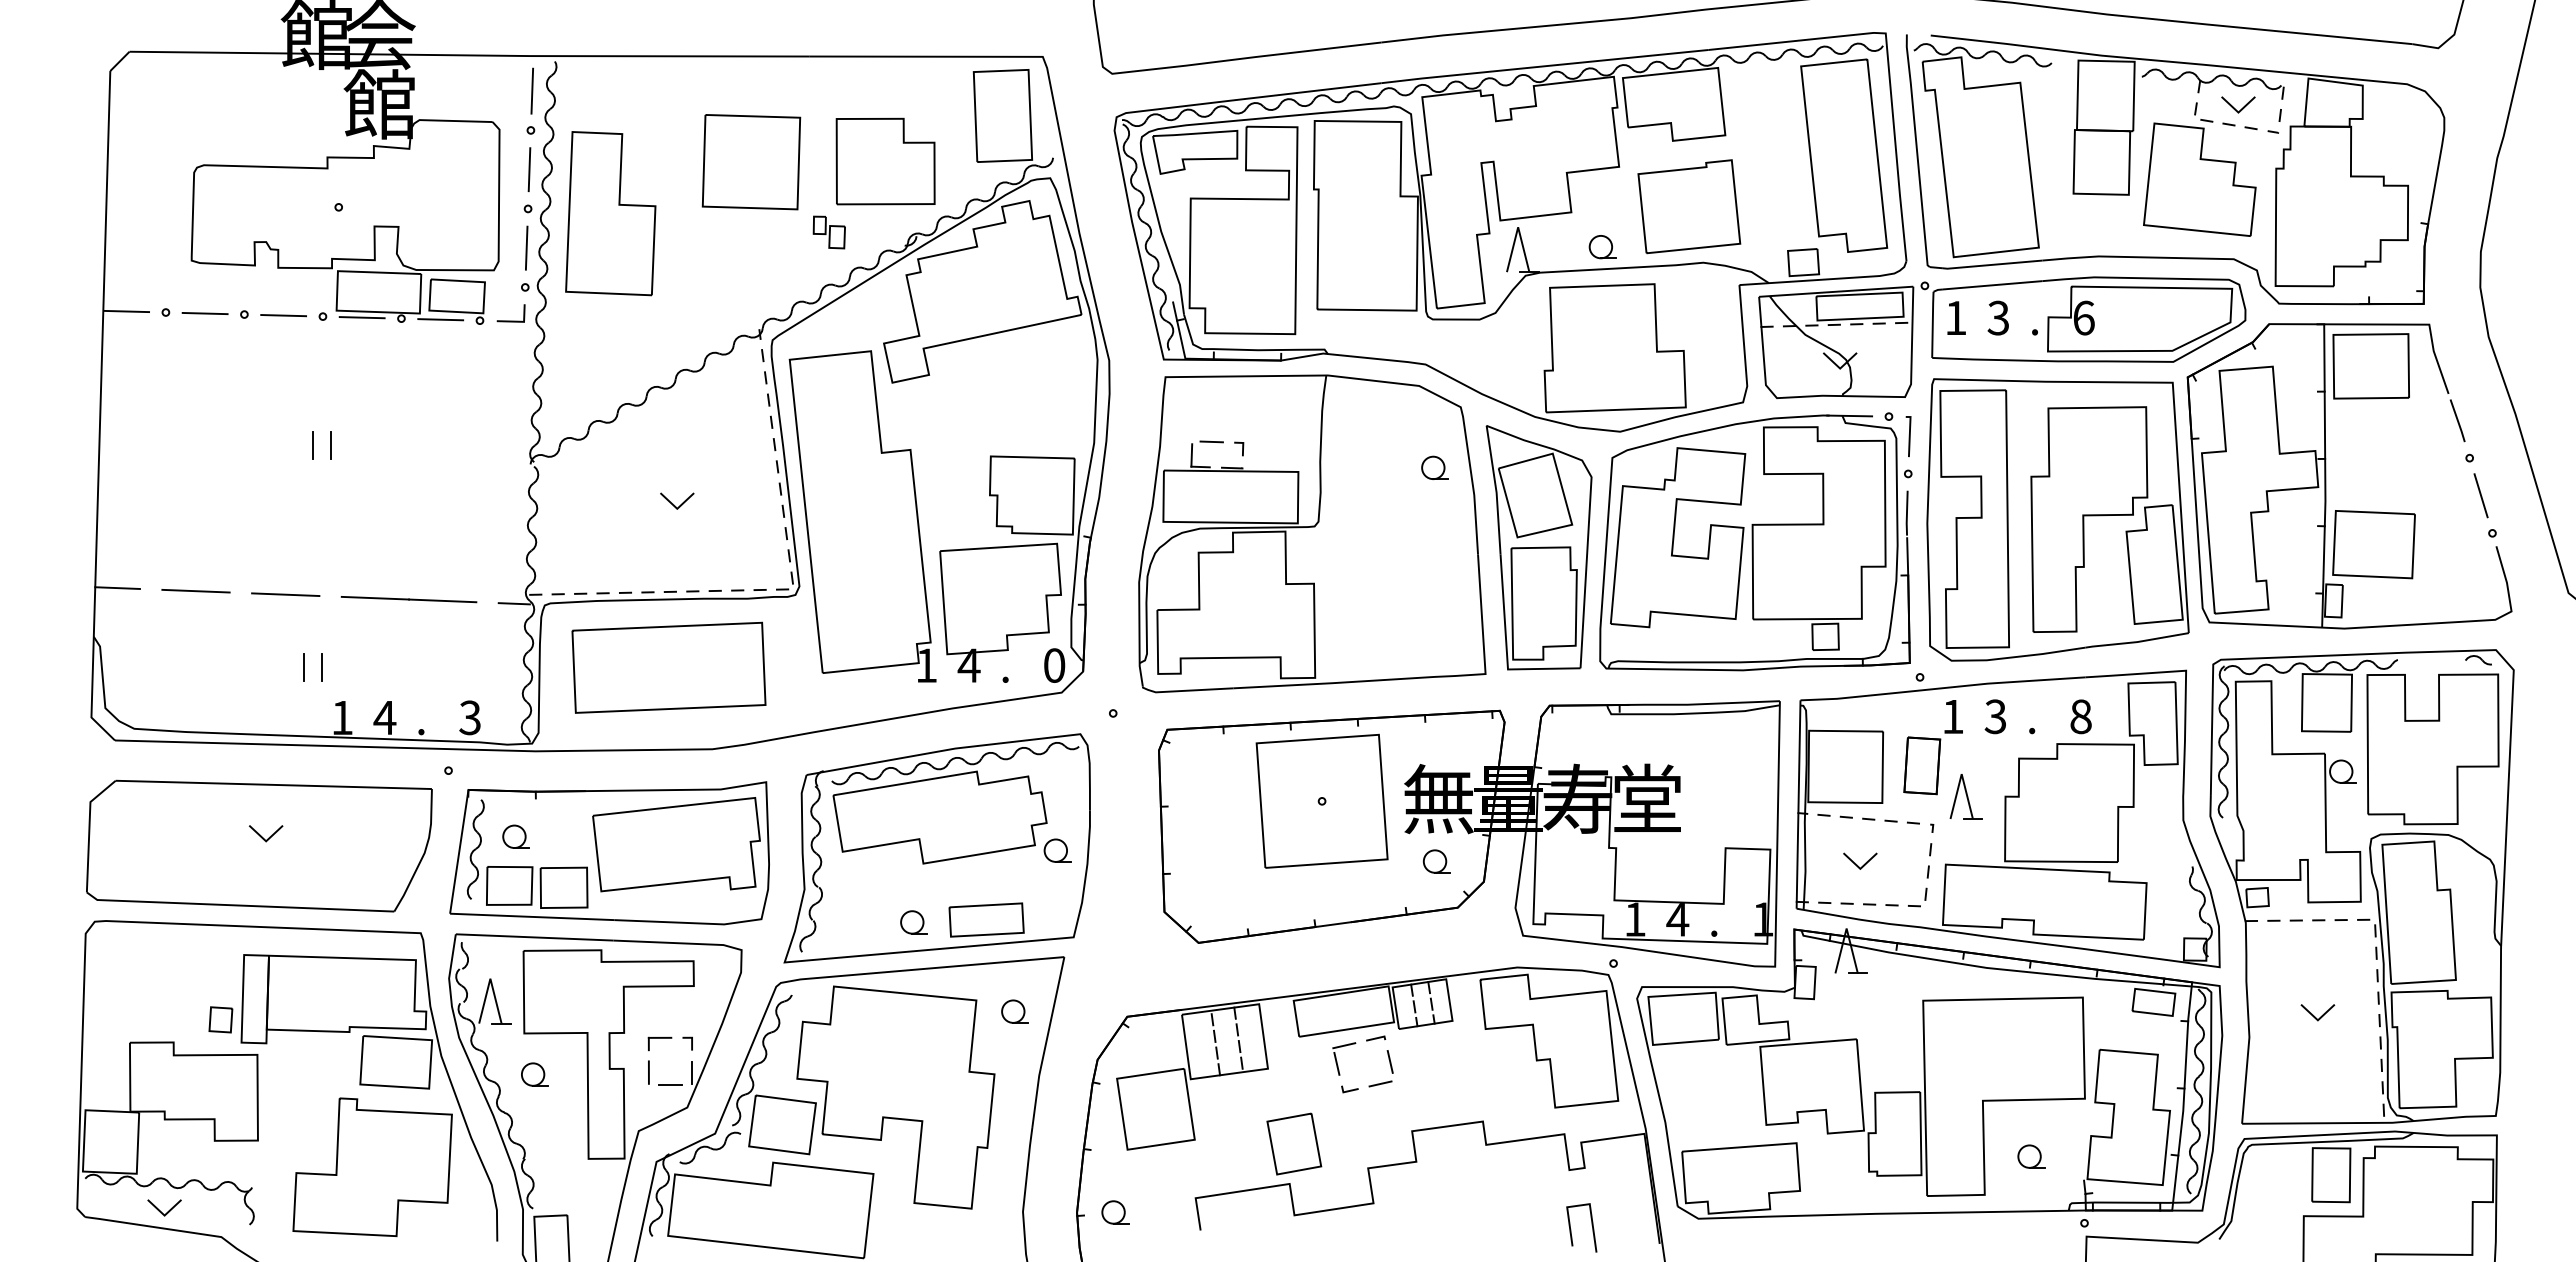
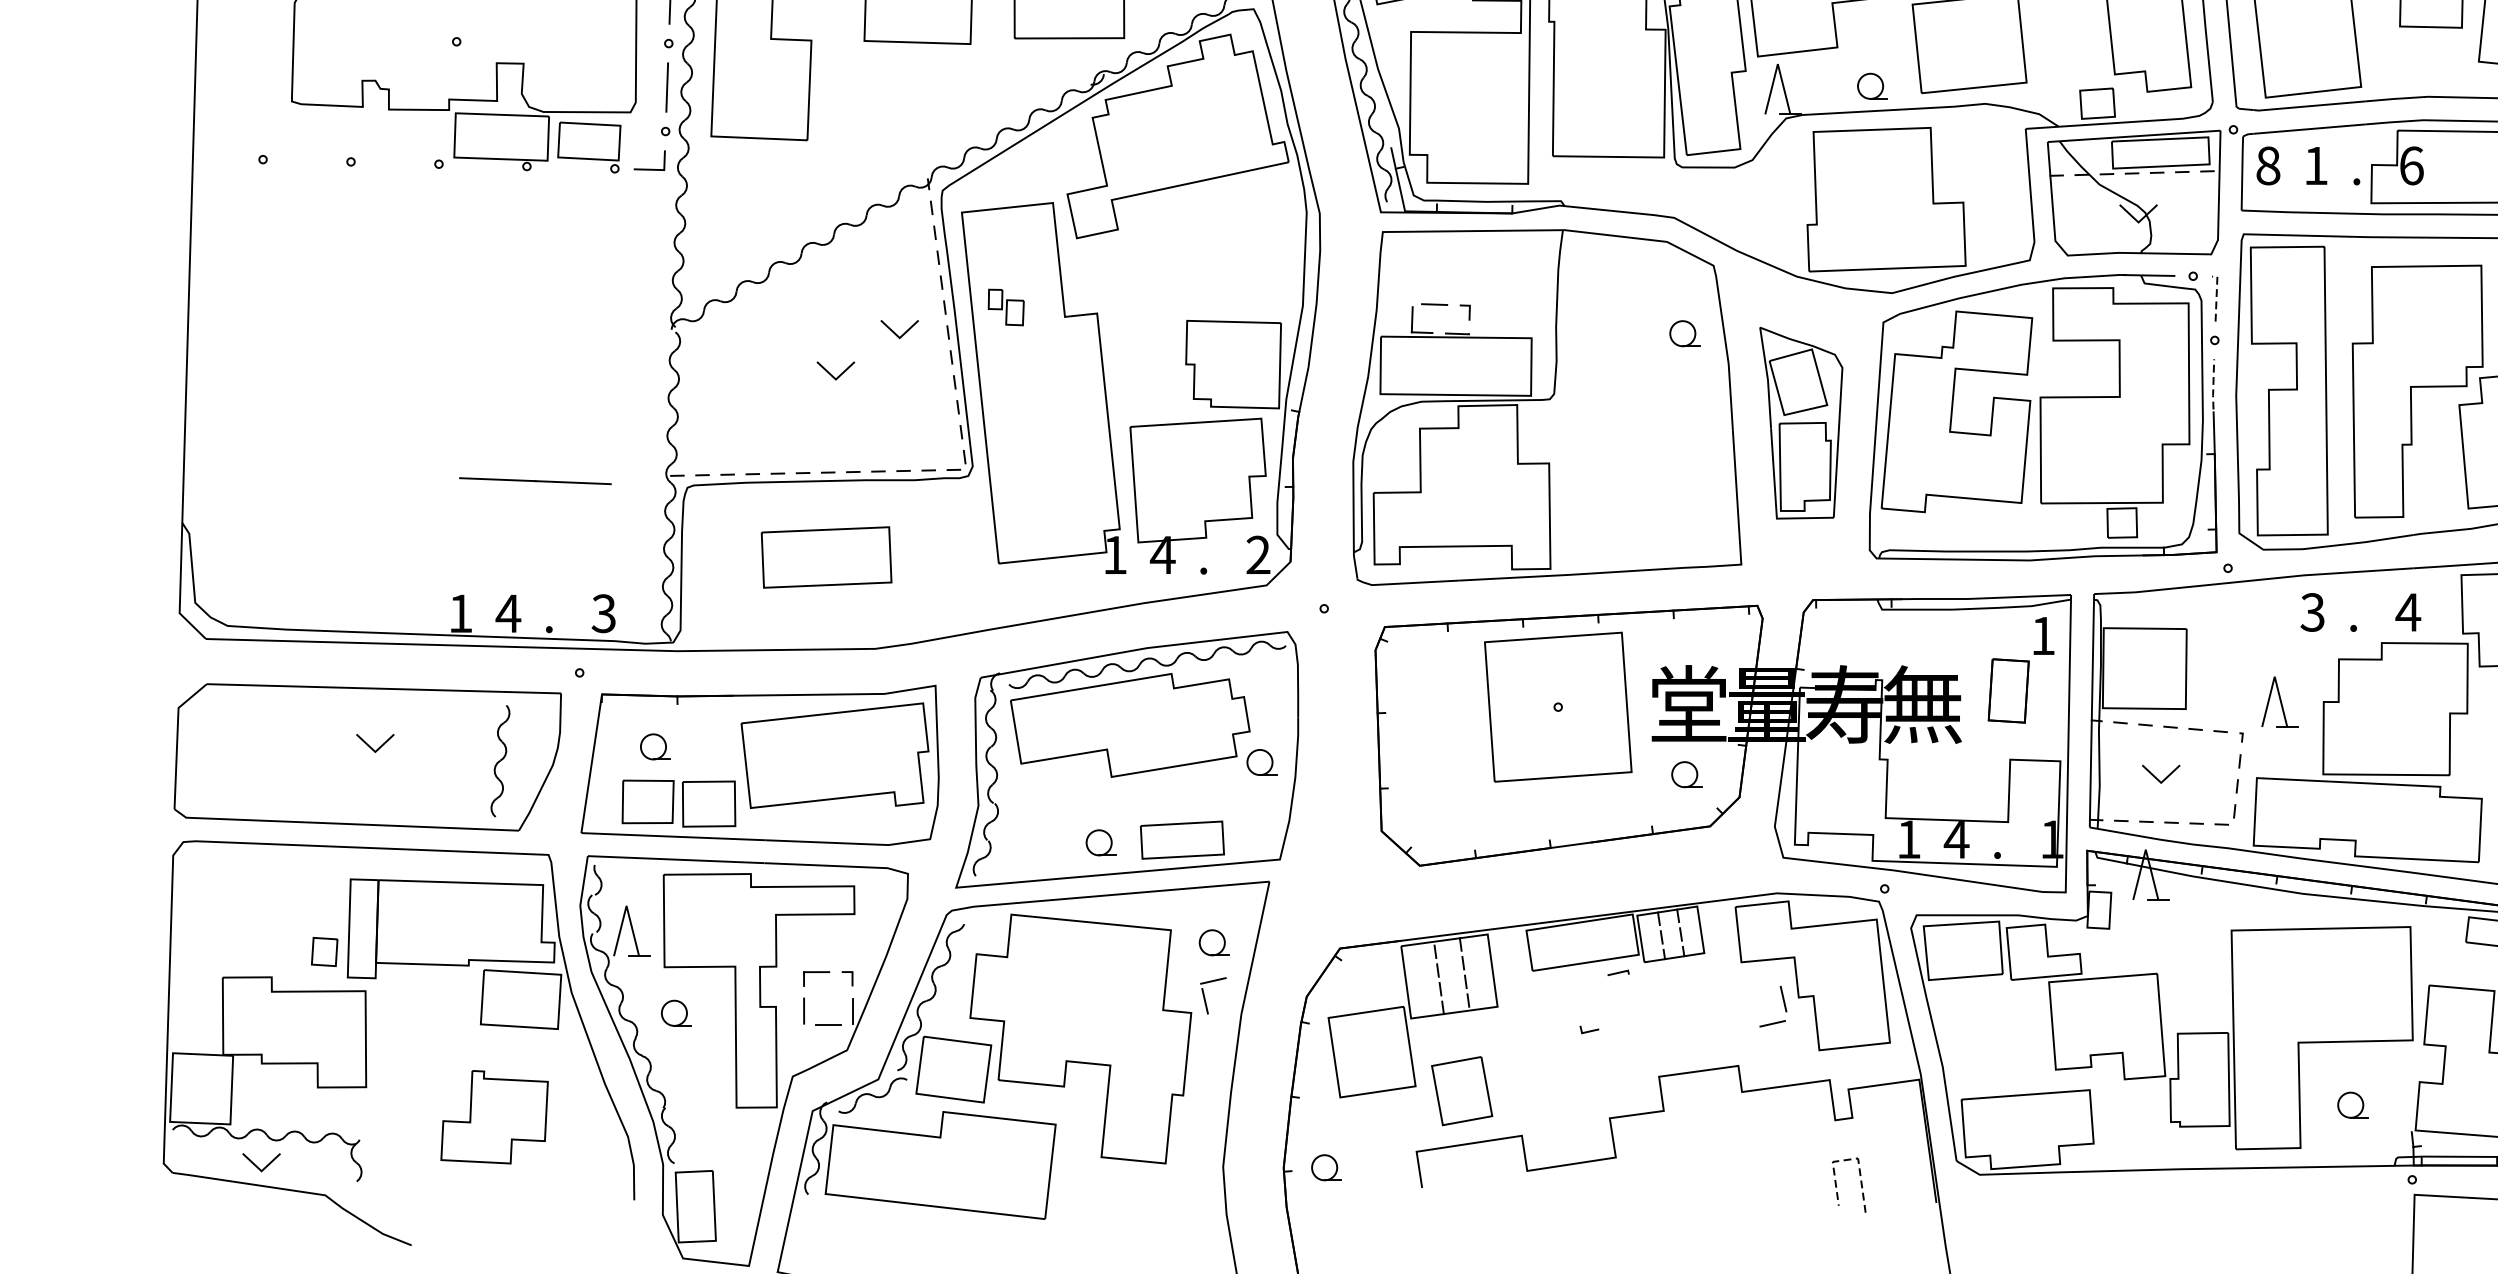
part: (828, 232) -> (1005, 307), moved
line: (126, 311) -> (218, 158), removed
line: (204, 313) -> (306, 160), removed
line: (283, 315) -> (394, 162), removed
line: (361, 317) -> (482, 165), removed
text: (1955, 317) -> (2267, 165), 1 -> 8
text: (1997, 317) -> (2314, 165), 3 -> 1
line: (440, 319) -> (570, 167), removed
line: (1909, 433) -> (2216, 295), solid -> dashed
line: (313, 444) -> (428, 307), removed
line: (331, 444) -> (448, 307), removed
line: (730, 466) -> (895, 332), added
line: (1906, 513) -> (2212, 384), solid -> dashed
part: (1538, 547) -> (1800, 422), size x0.7
line: (117, 587) -> (208, 467), removed
line: (195, 590) -> (296, 471), removed
line: (285, 594) -> (397, 475), removed
line: (513, 603) -> (652, 485), removed
text: (1054, 665) -> (1258, 555), 0 -> 2
line: (304, 667) -> (418, 557), removed
line: (322, 667) -> (438, 557), removed
part: (668, 667) -> (826, 557), size x0.6
text: (2080, 716) -> (2407, 612), 8 -> 4
part: (1932, 747) -> (2020, 670), moved
text: (1438, 798) -> (1688, 704), 無 -> 堂
text: (1647, 798) -> (1922, 704), 堂 -> 無
part: (475, 849) -> (500, 761), moved
part: (1337, 1061) -> (1205, 998), moved
part: (1389, 1064) -> (1782, 1001), moved
part: (1294, 1143) -> (1462, 1090), moved
part: (372, 1167) -> (494, 1117), size x0.6
line: (1582, 1205) -> (1849, 1159), solid -> dashed

